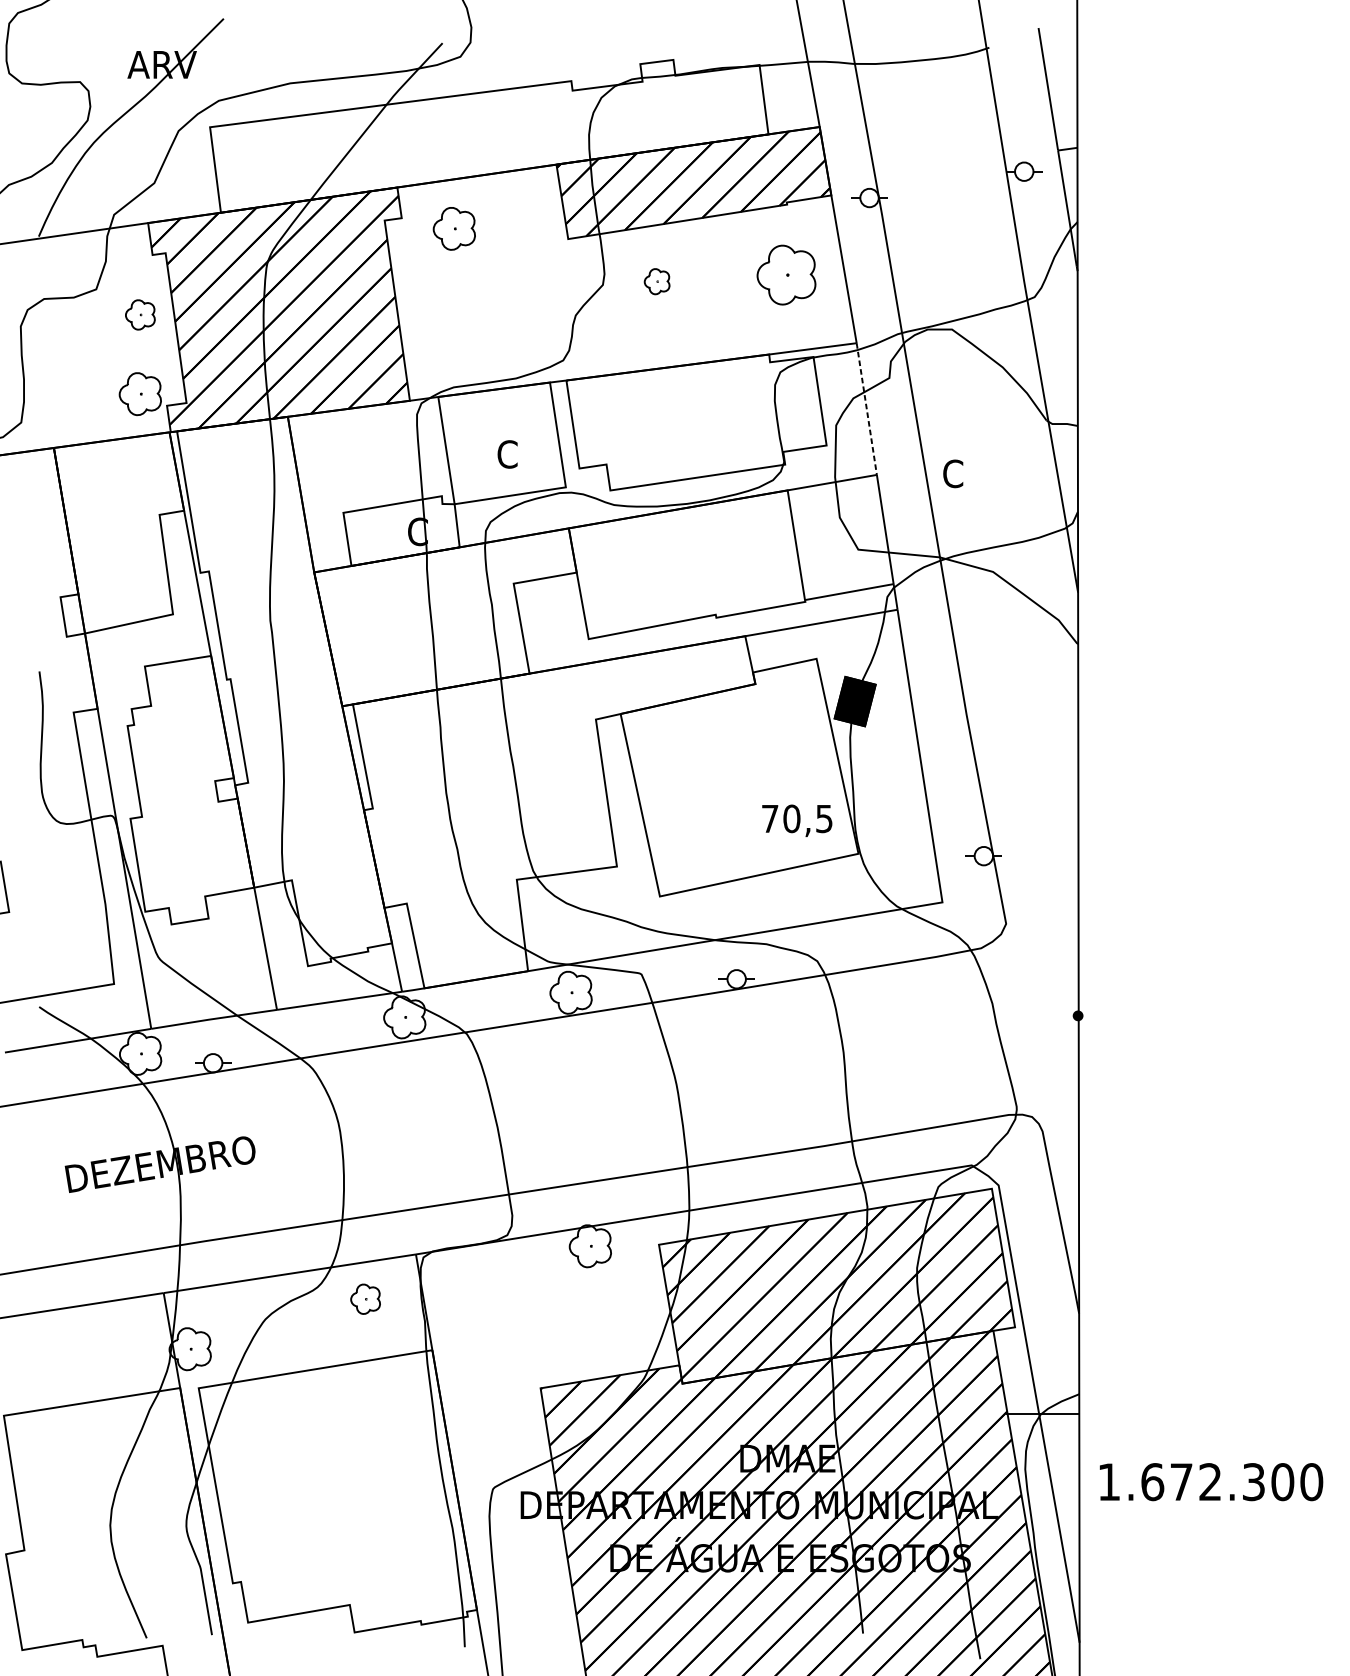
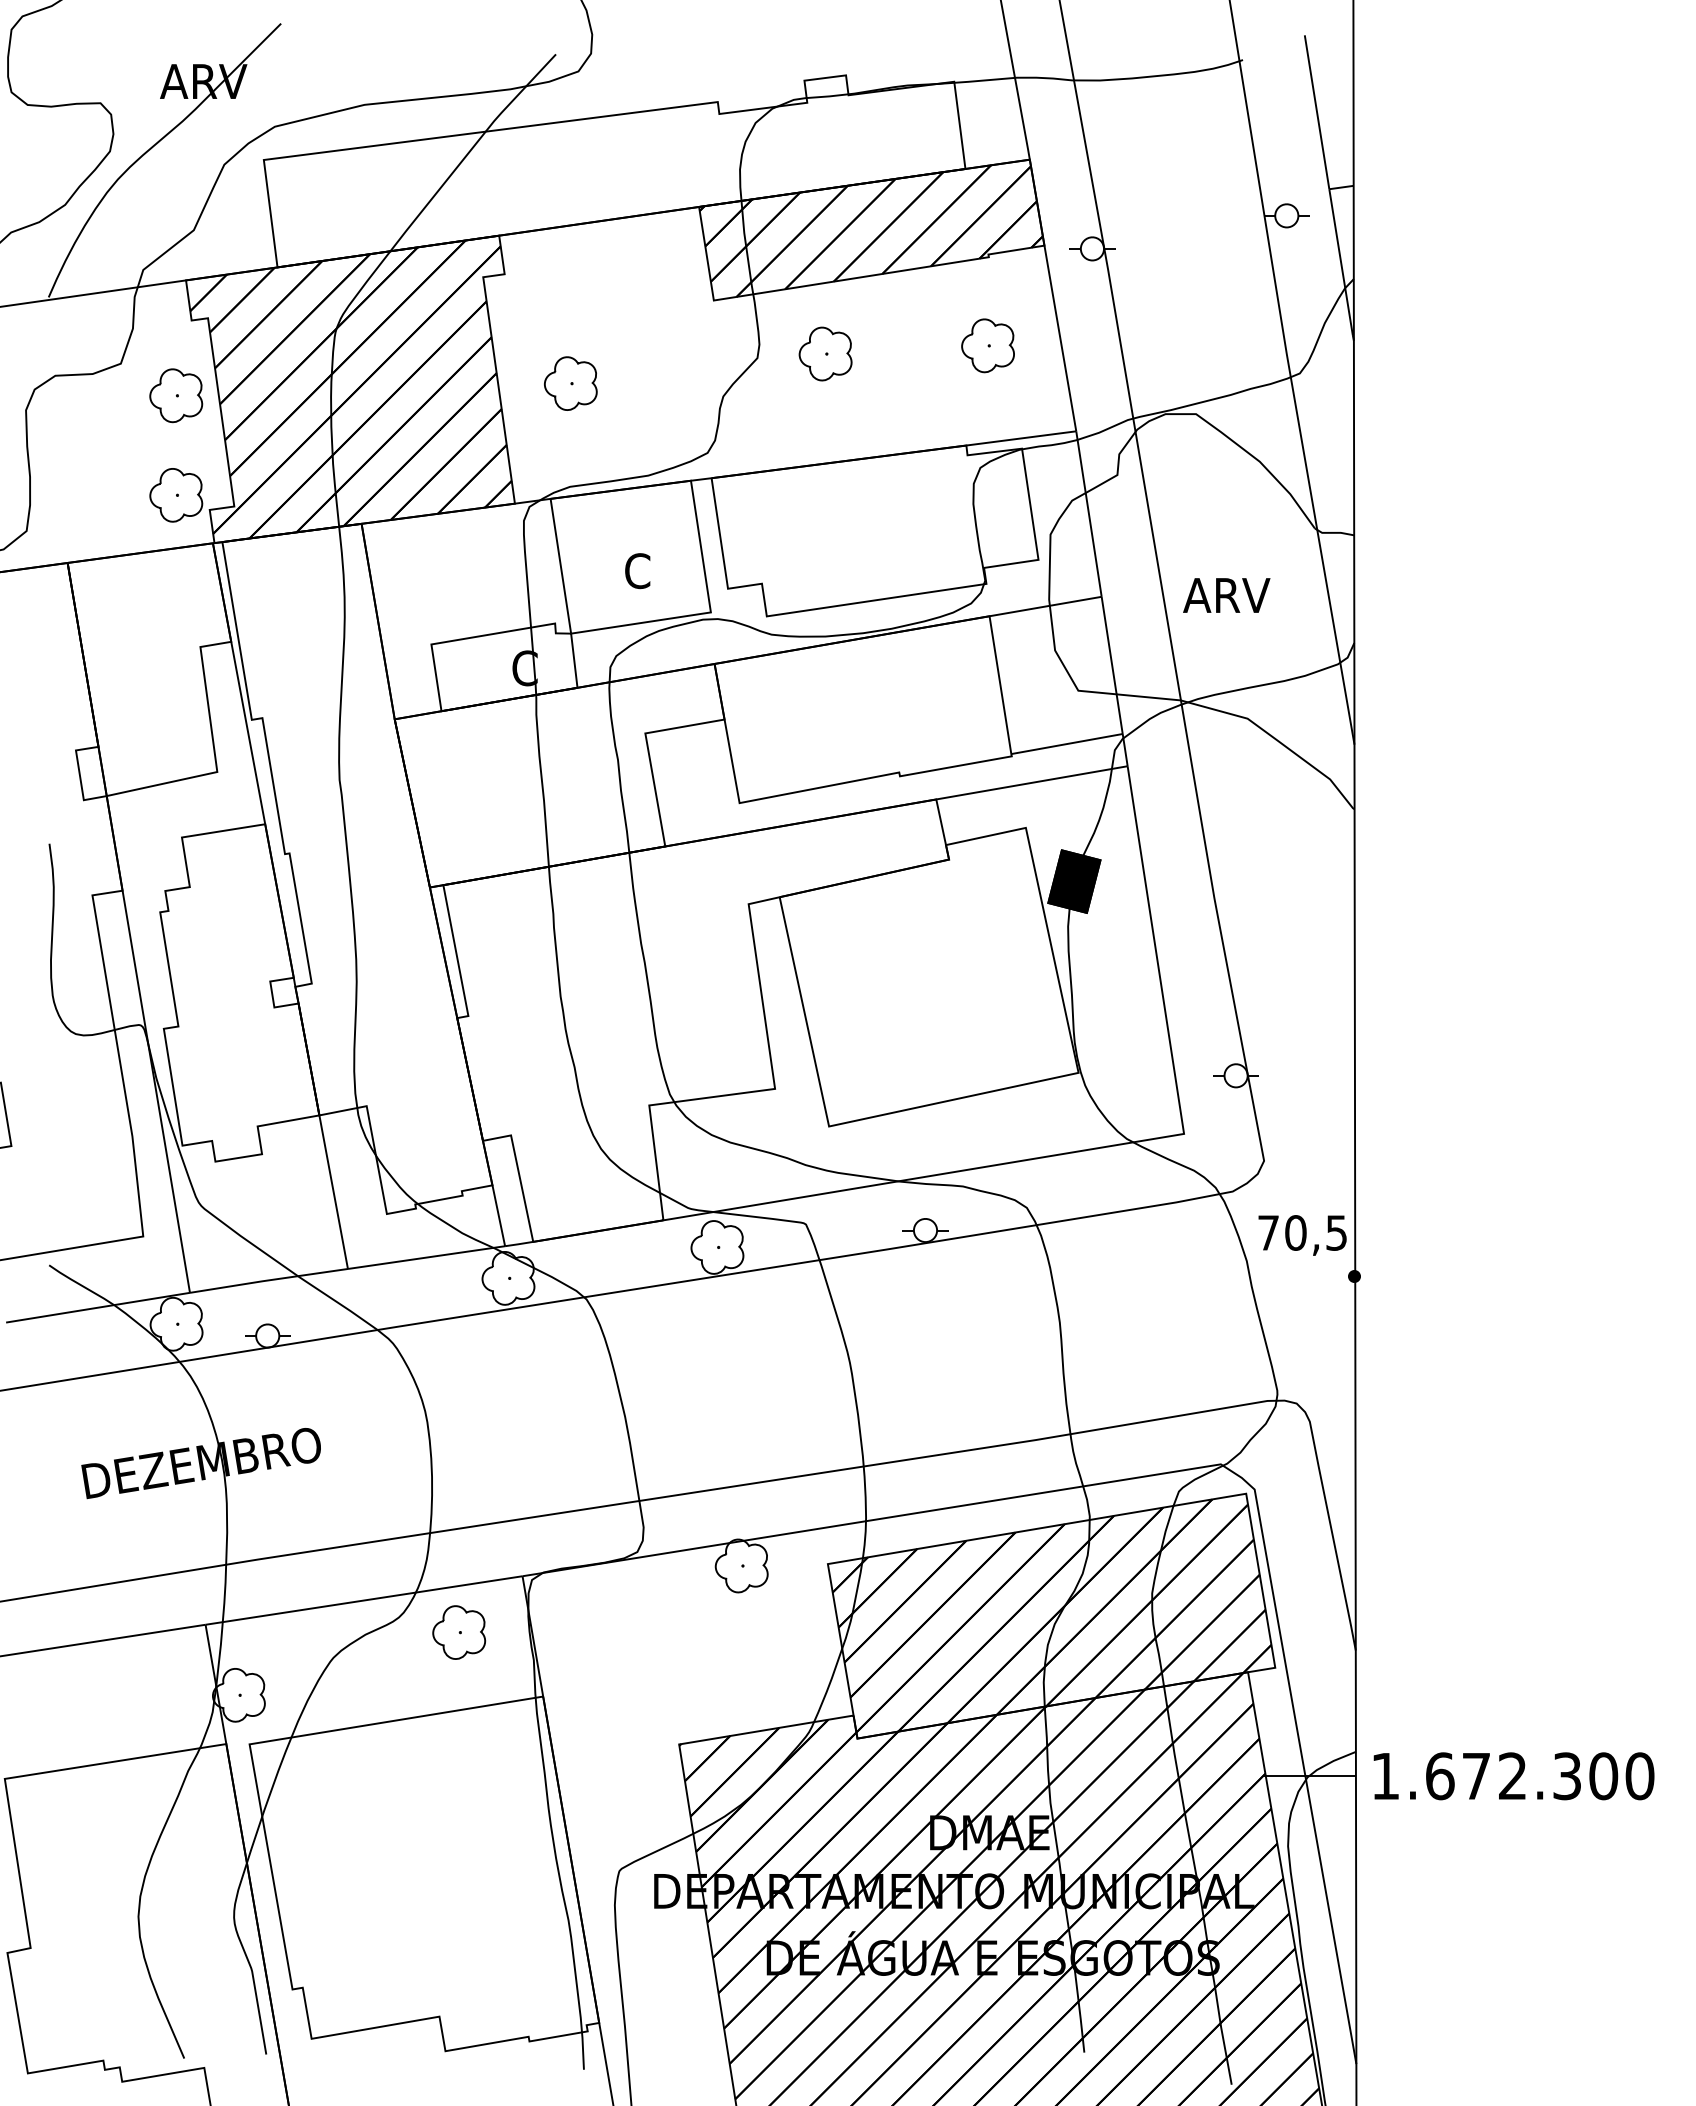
part: (454, 228) -> (570, 383), moved
part: (786, 274) -> (987, 345), size x0.71
part: (657, 281) -> (825, 353), size x1.67
part: (140, 314) -> (176, 395), size x1.43
line: (866, 408) -> (1088, 513), dashed -> solid
text: (976, 473) -> (1226, 595), C -> ARV
text: (797, 820) -> (1302, 1235), moved
part: (365, 1299) -> (459, 1632), size x1.43
text: (1211, 1482) -> (1513, 1776), moved

